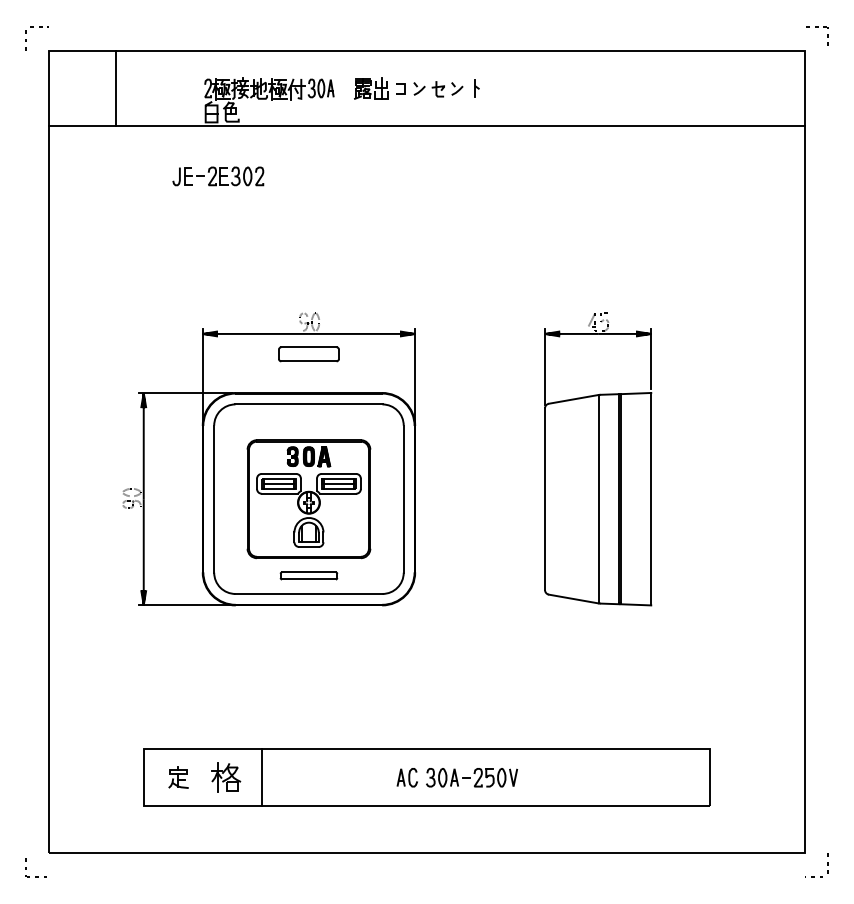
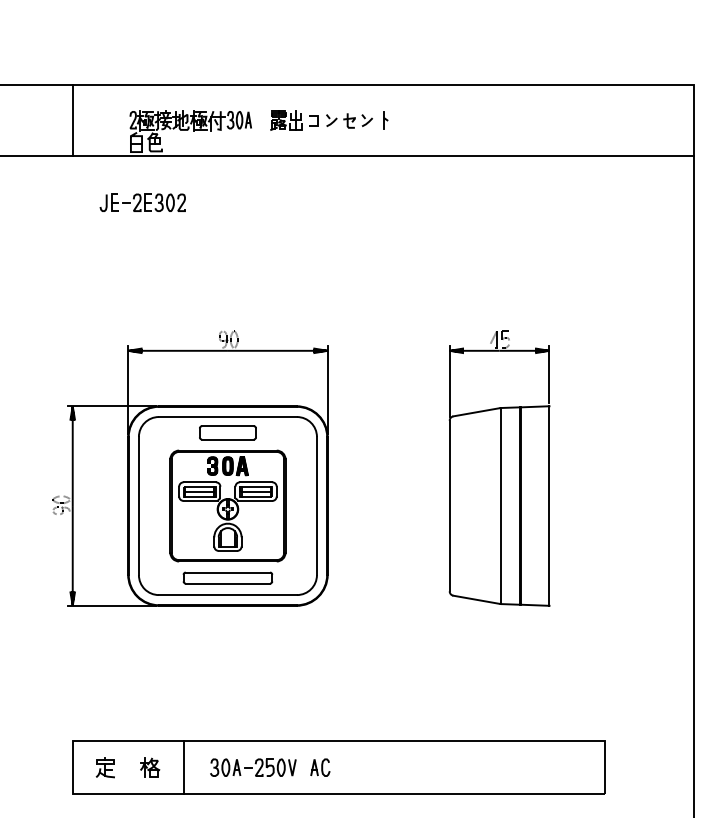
line: (115, 88) -> (72, 120), moved
part: (308, 354) -> (227, 433), moved
part: (308, 575) -> (227, 577), size x1.67
part: (225, 777) -> (149, 767), size x0.71
part: (471, 777) -> (252, 767), moved

